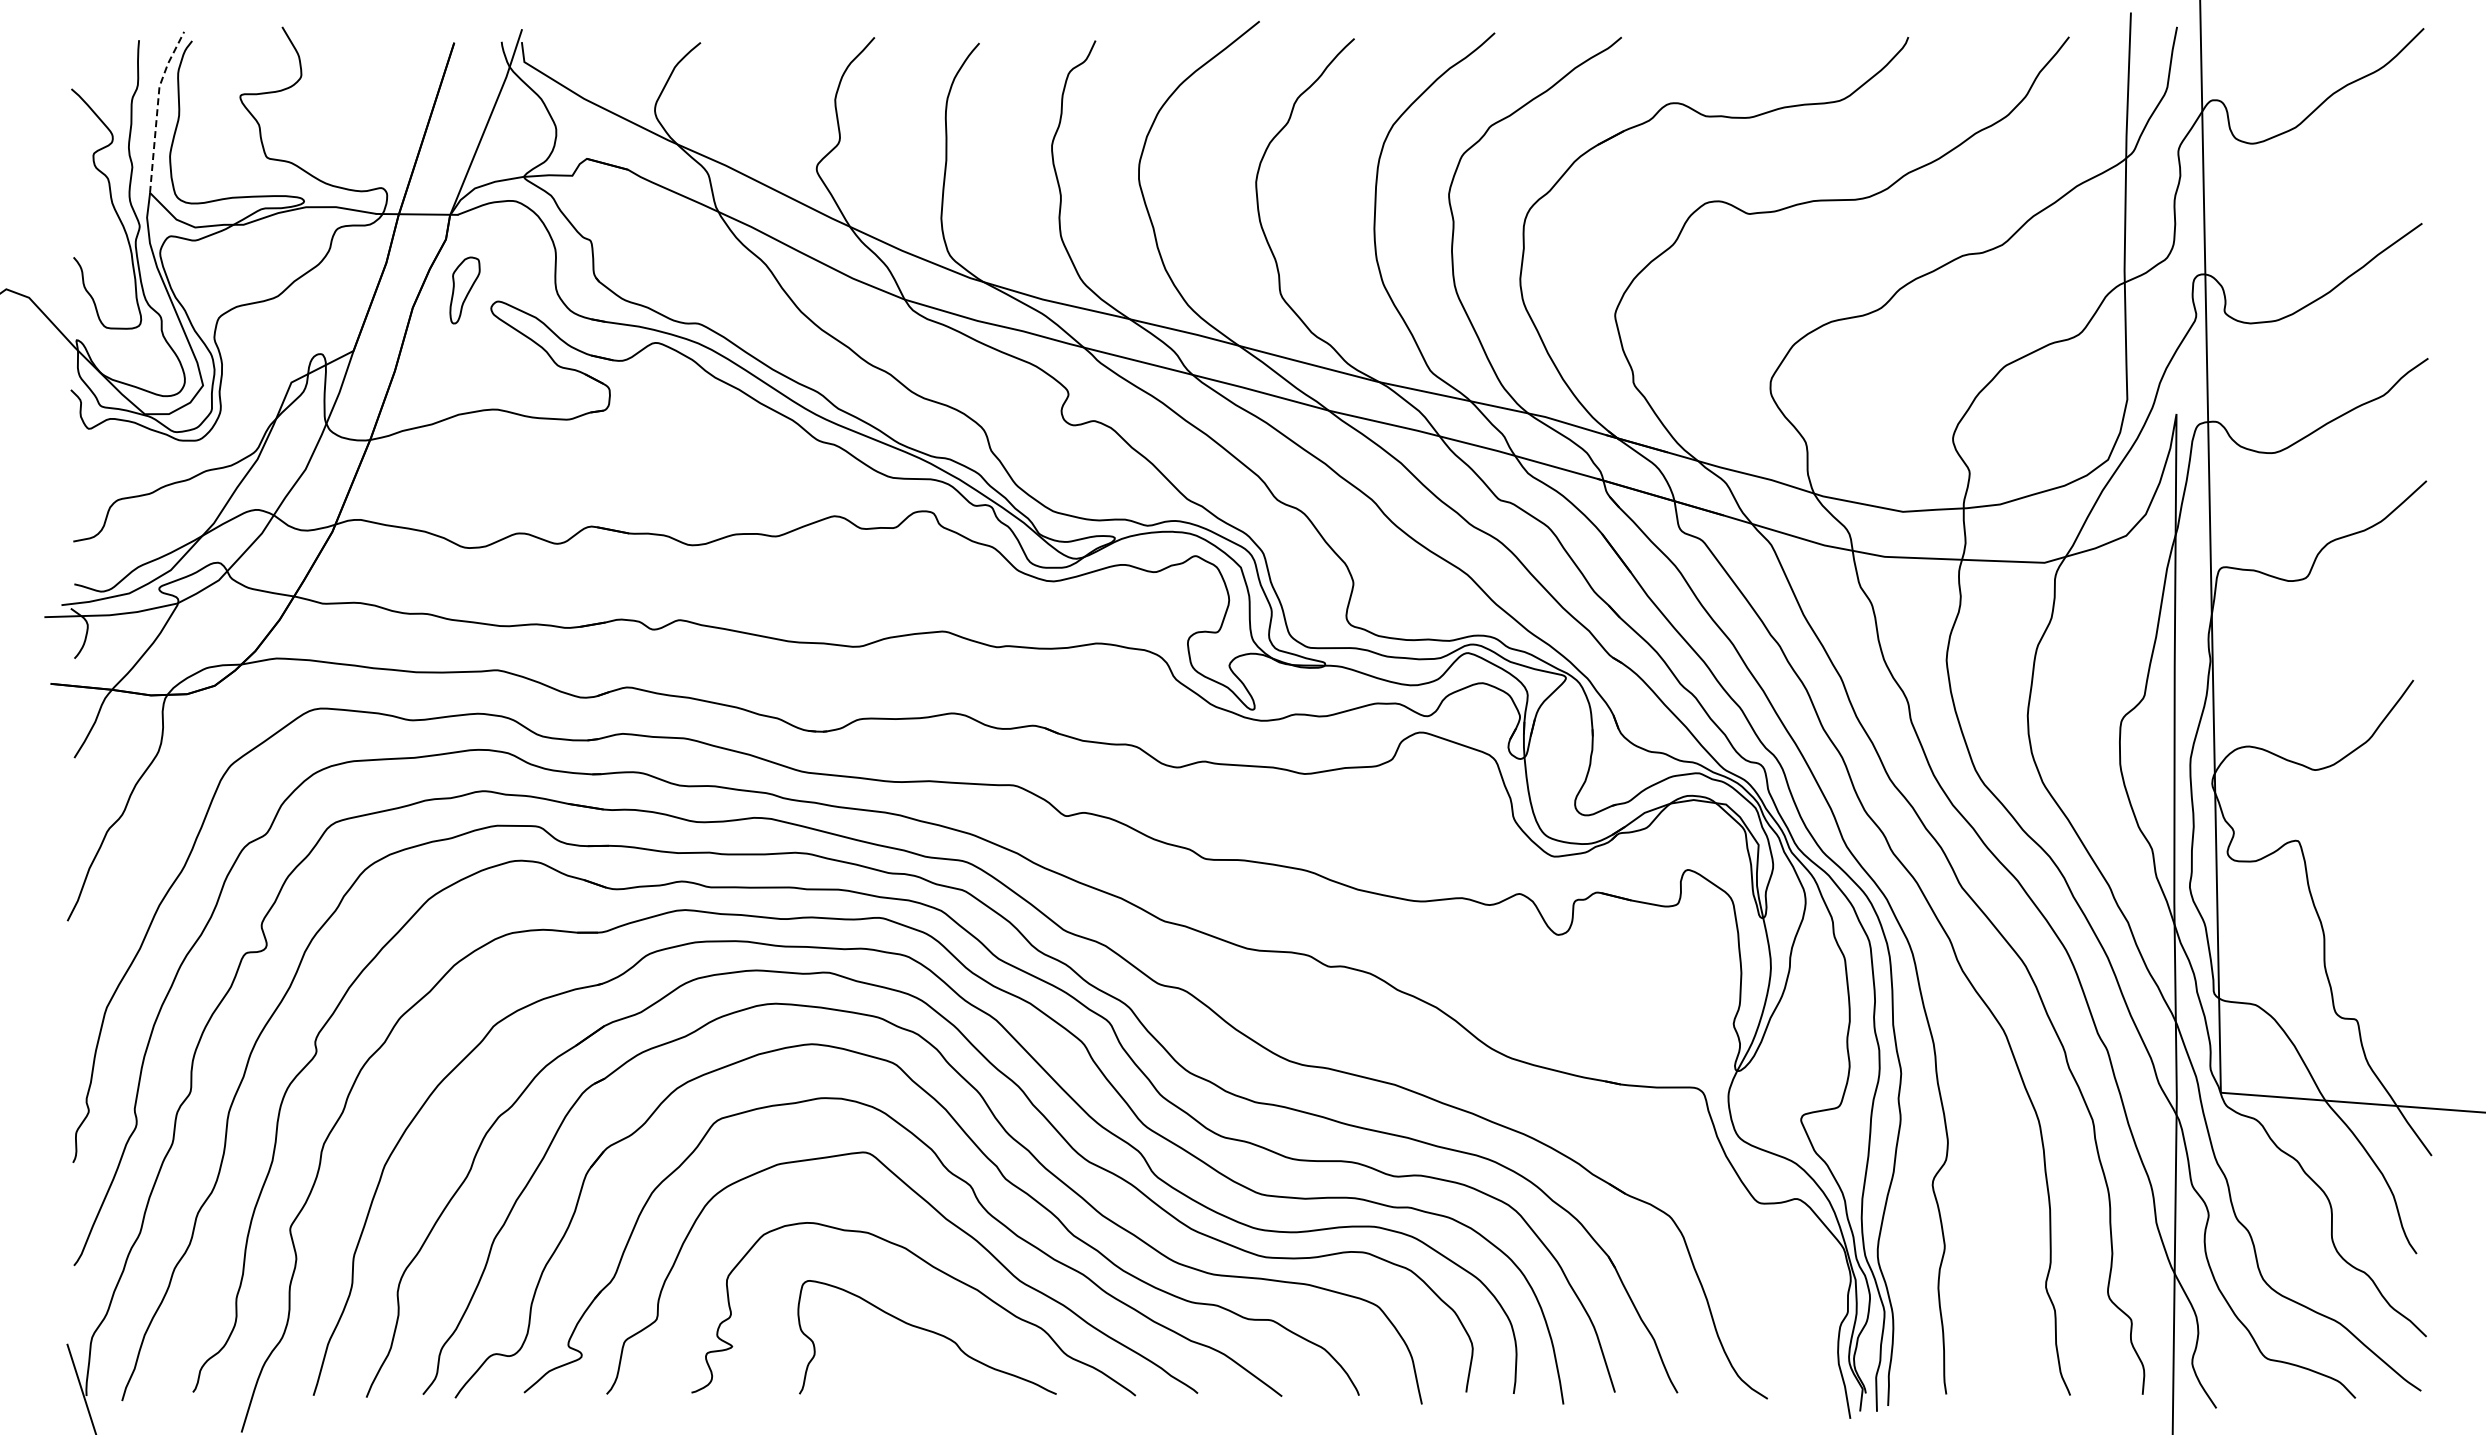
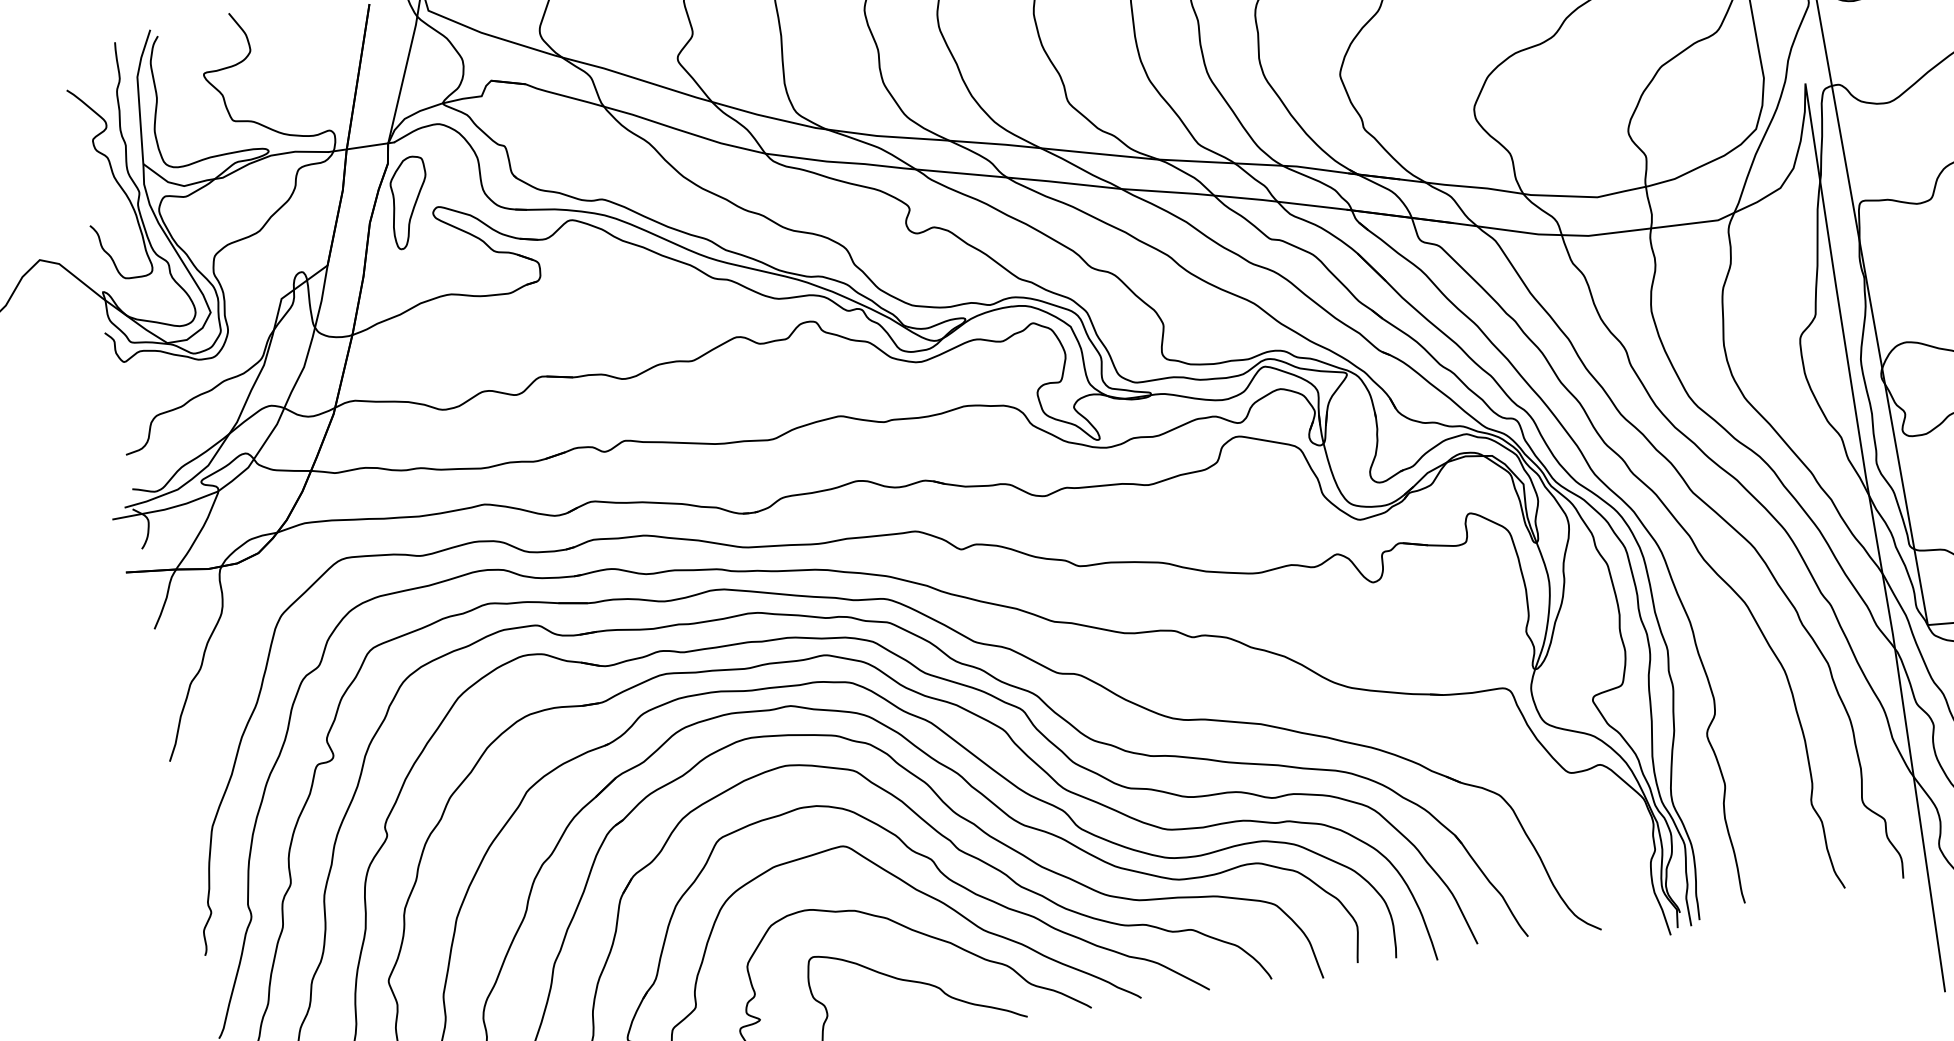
line: (157, 108) -> (138, 95), dashed -> solid
part: (464, 290) -> (409, 202), size x1.67

